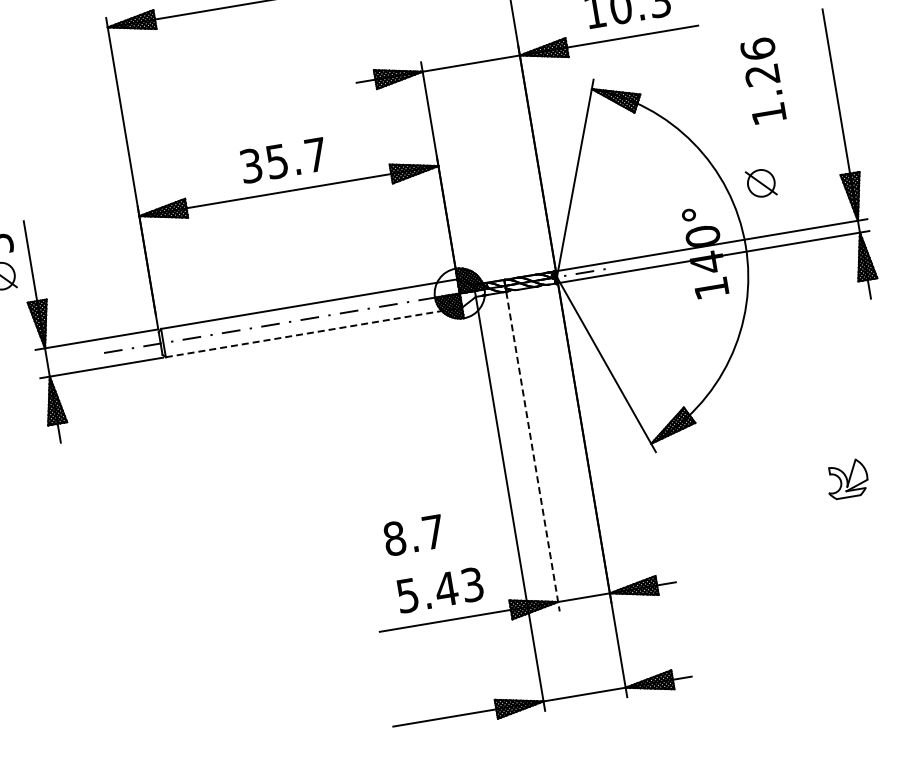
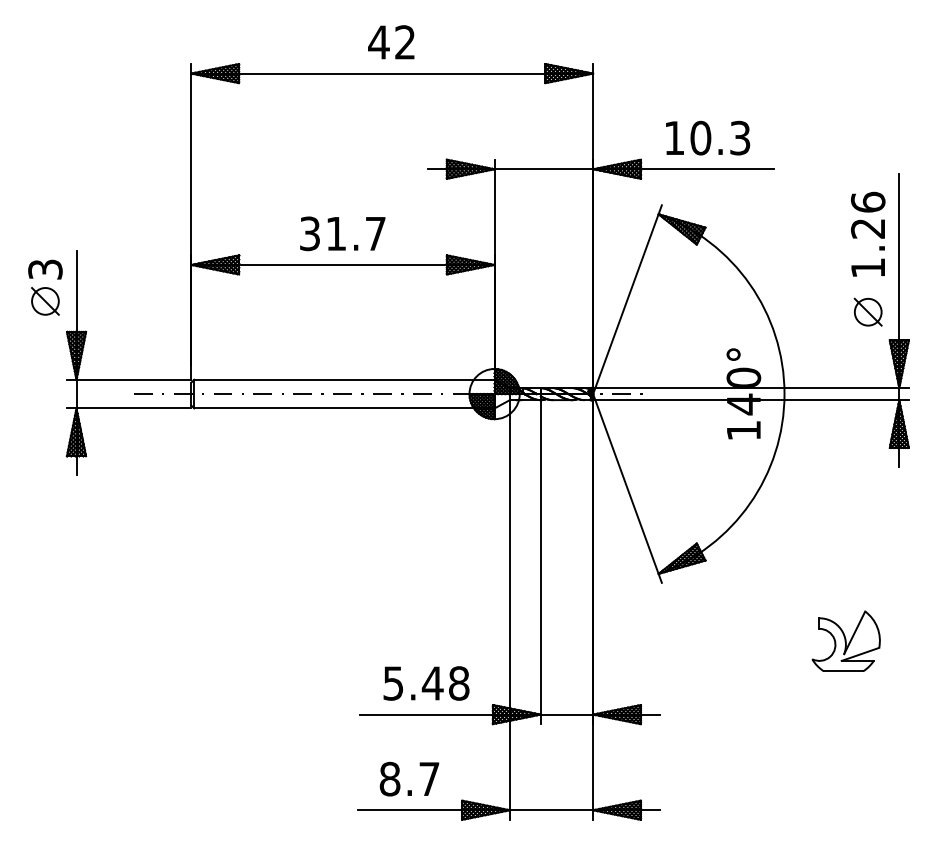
text: (763, 79) -> (868, 233), moved
text: (276, 162) -> (335, 234), 35.7 -> 31.7
part: (760, 182) -> (867, 311), moved
line: (314, 332) -> (344, 408), dashed -> solid
line: (532, 452) -> (540, 562), dashed -> solid
part: (846, 478) -> (845, 640), size x1.67
text: (413, 534) -> (409, 778), moved
text: (472, 584) -> (459, 683), 5.43 -> 5.48

